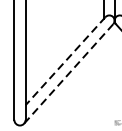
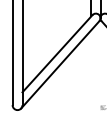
line: (65, 62) -> (57, 54), dashed -> solid
line: (68, 73) -> (60, 64), dashed -> solid

